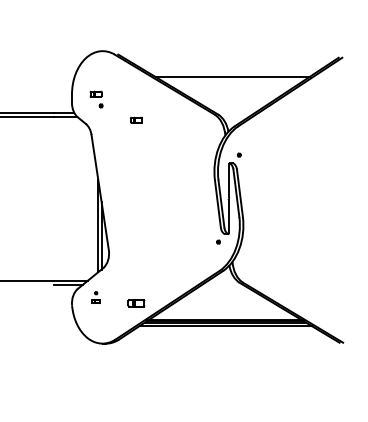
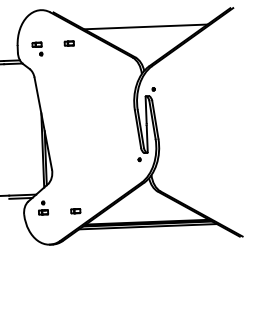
part: (136, 119) -> (69, 43), moved
part: (95, 297) -> (42, 207), size x1.43
part: (136, 302) -> (75, 210), size x0.71

